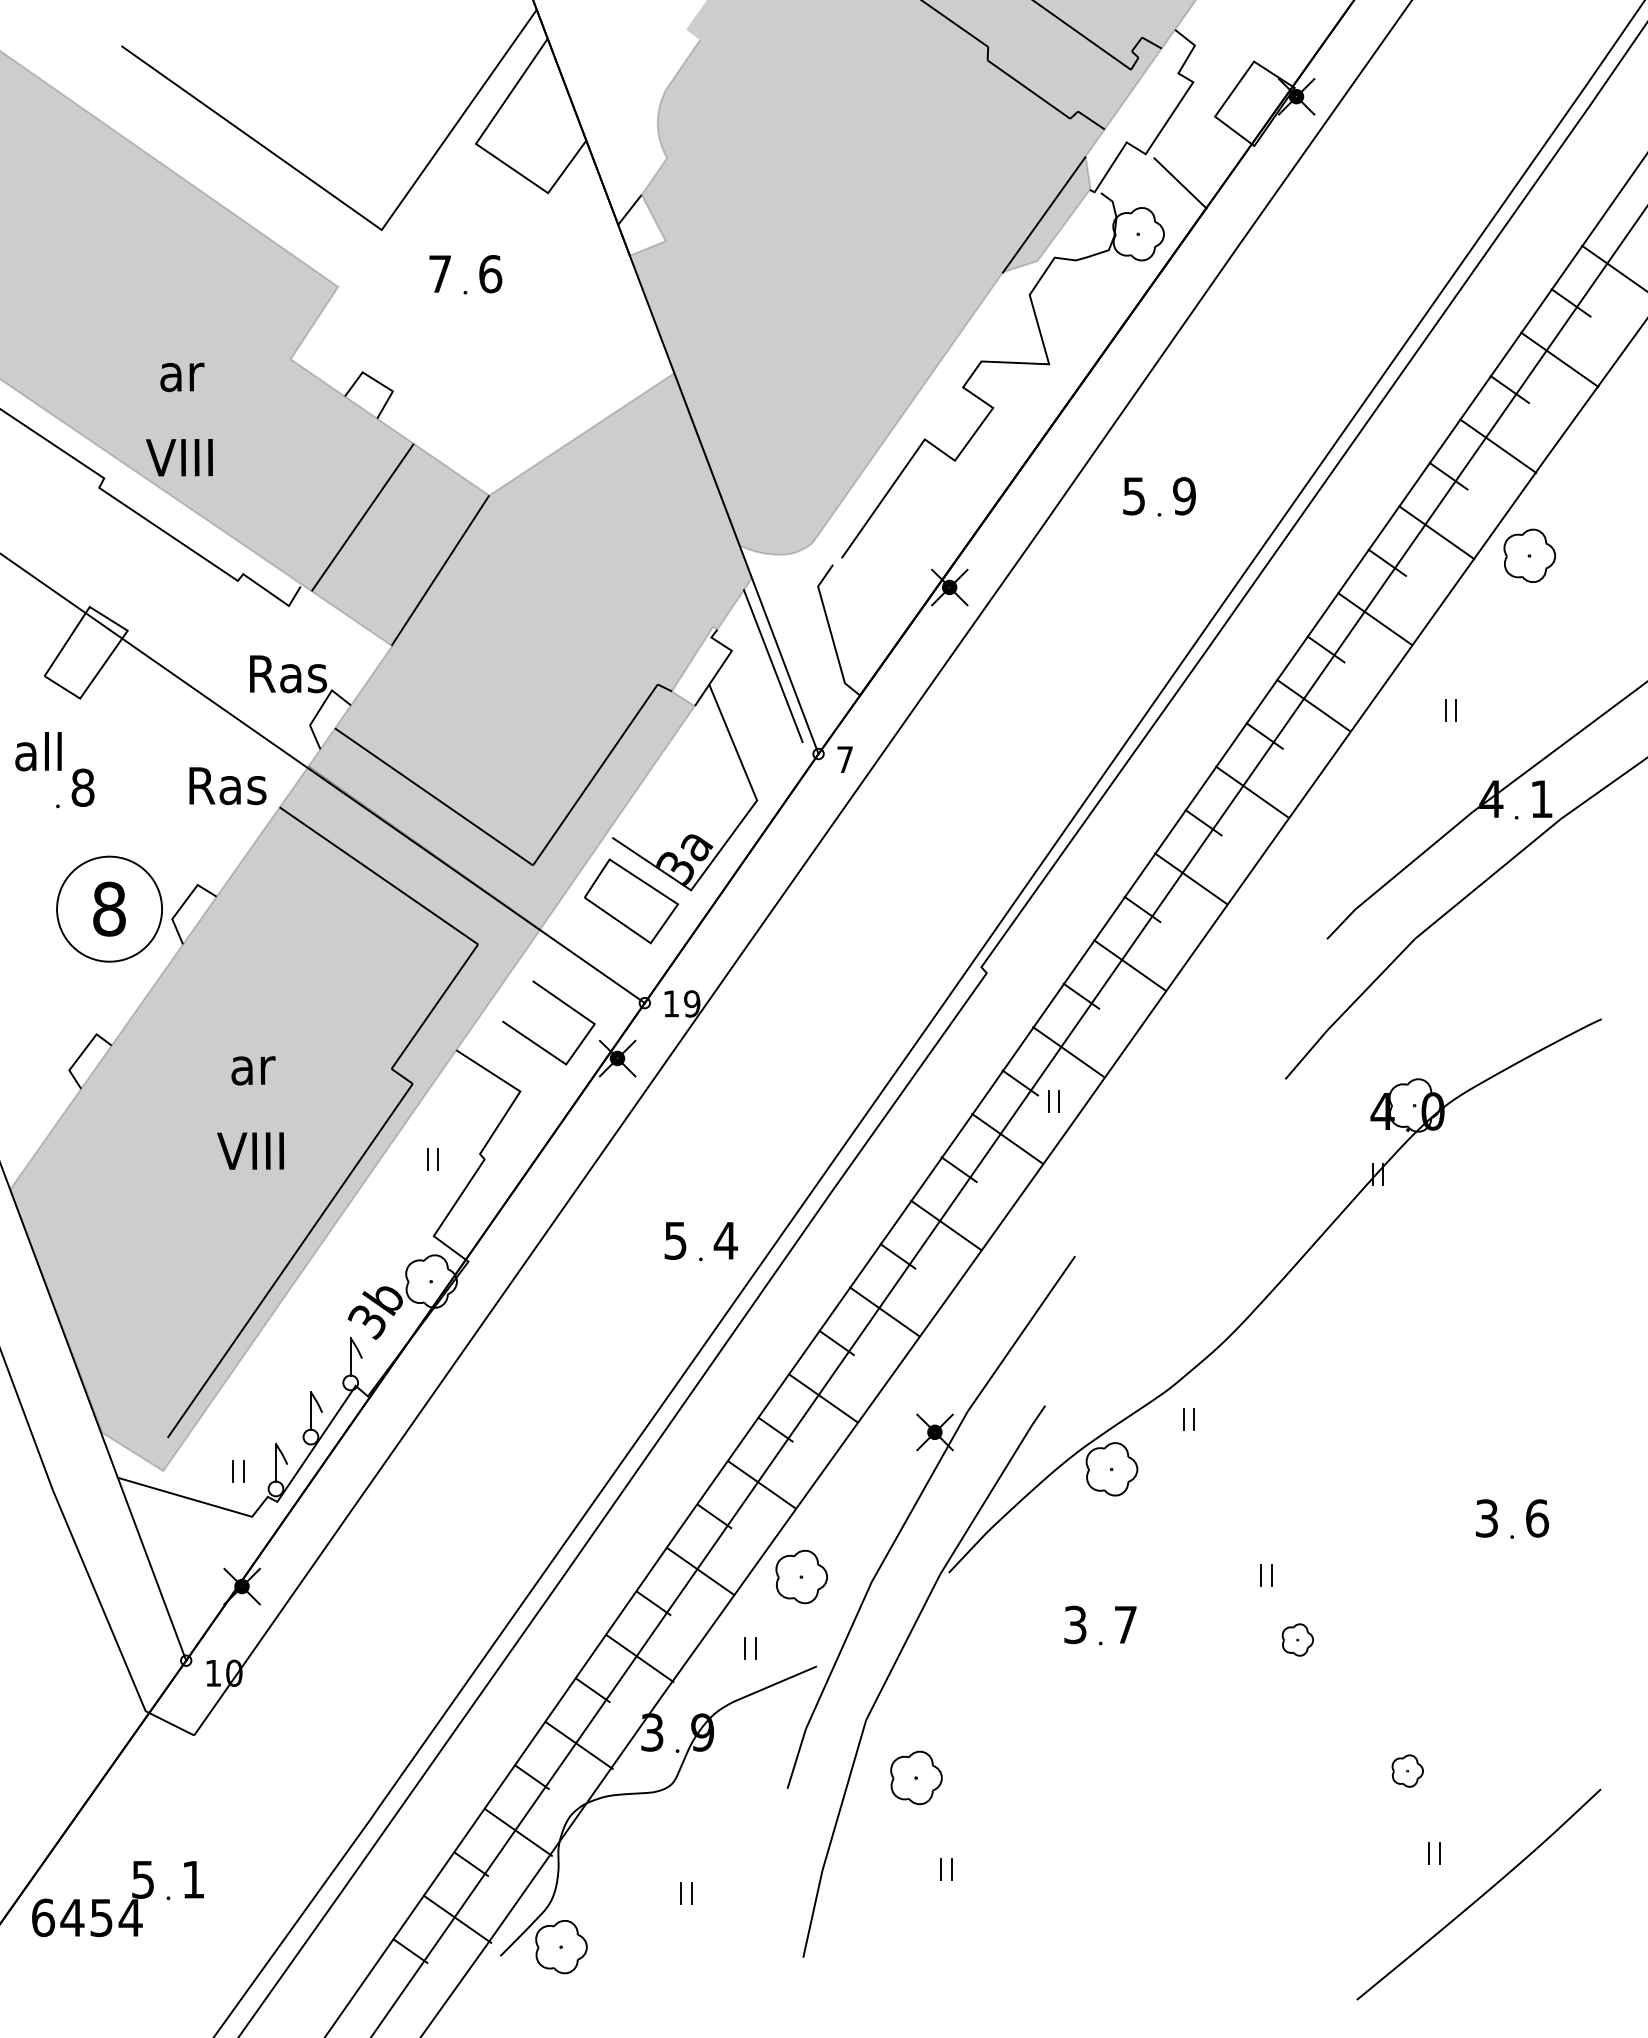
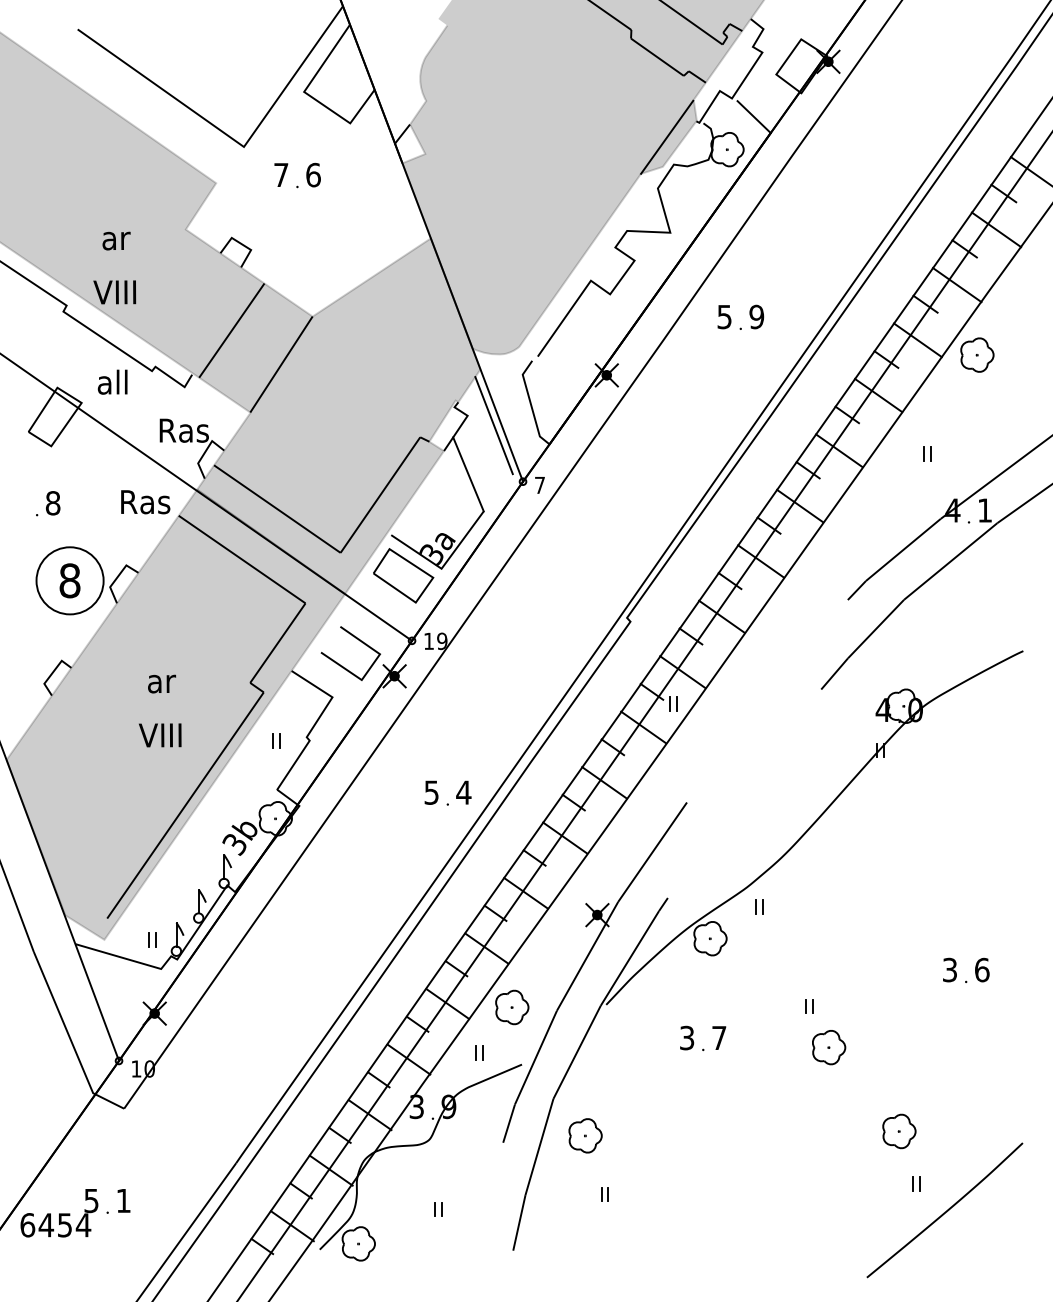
text: (38, 750) -> (112, 381), moved
part: (1298, 1639) -> (829, 1047), size x1.67
part: (1407, 1771) -> (899, 1131), size x1.67

